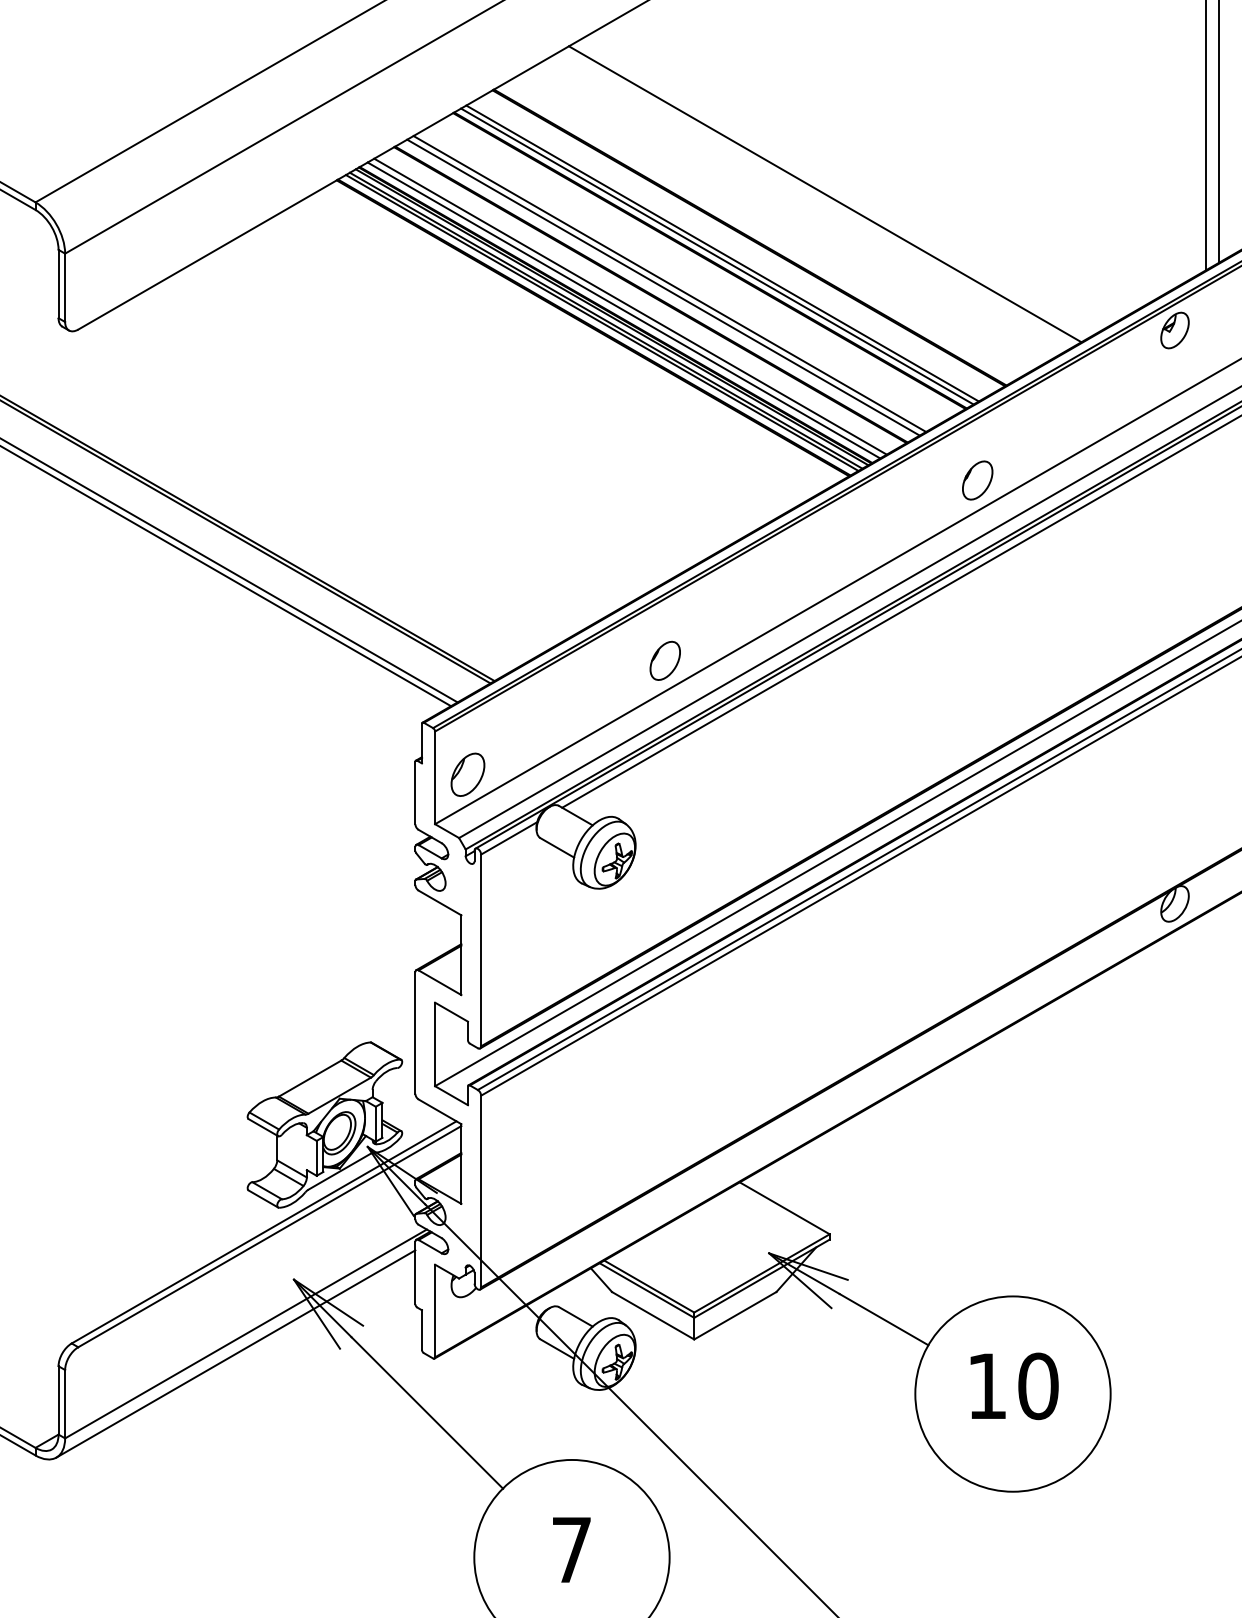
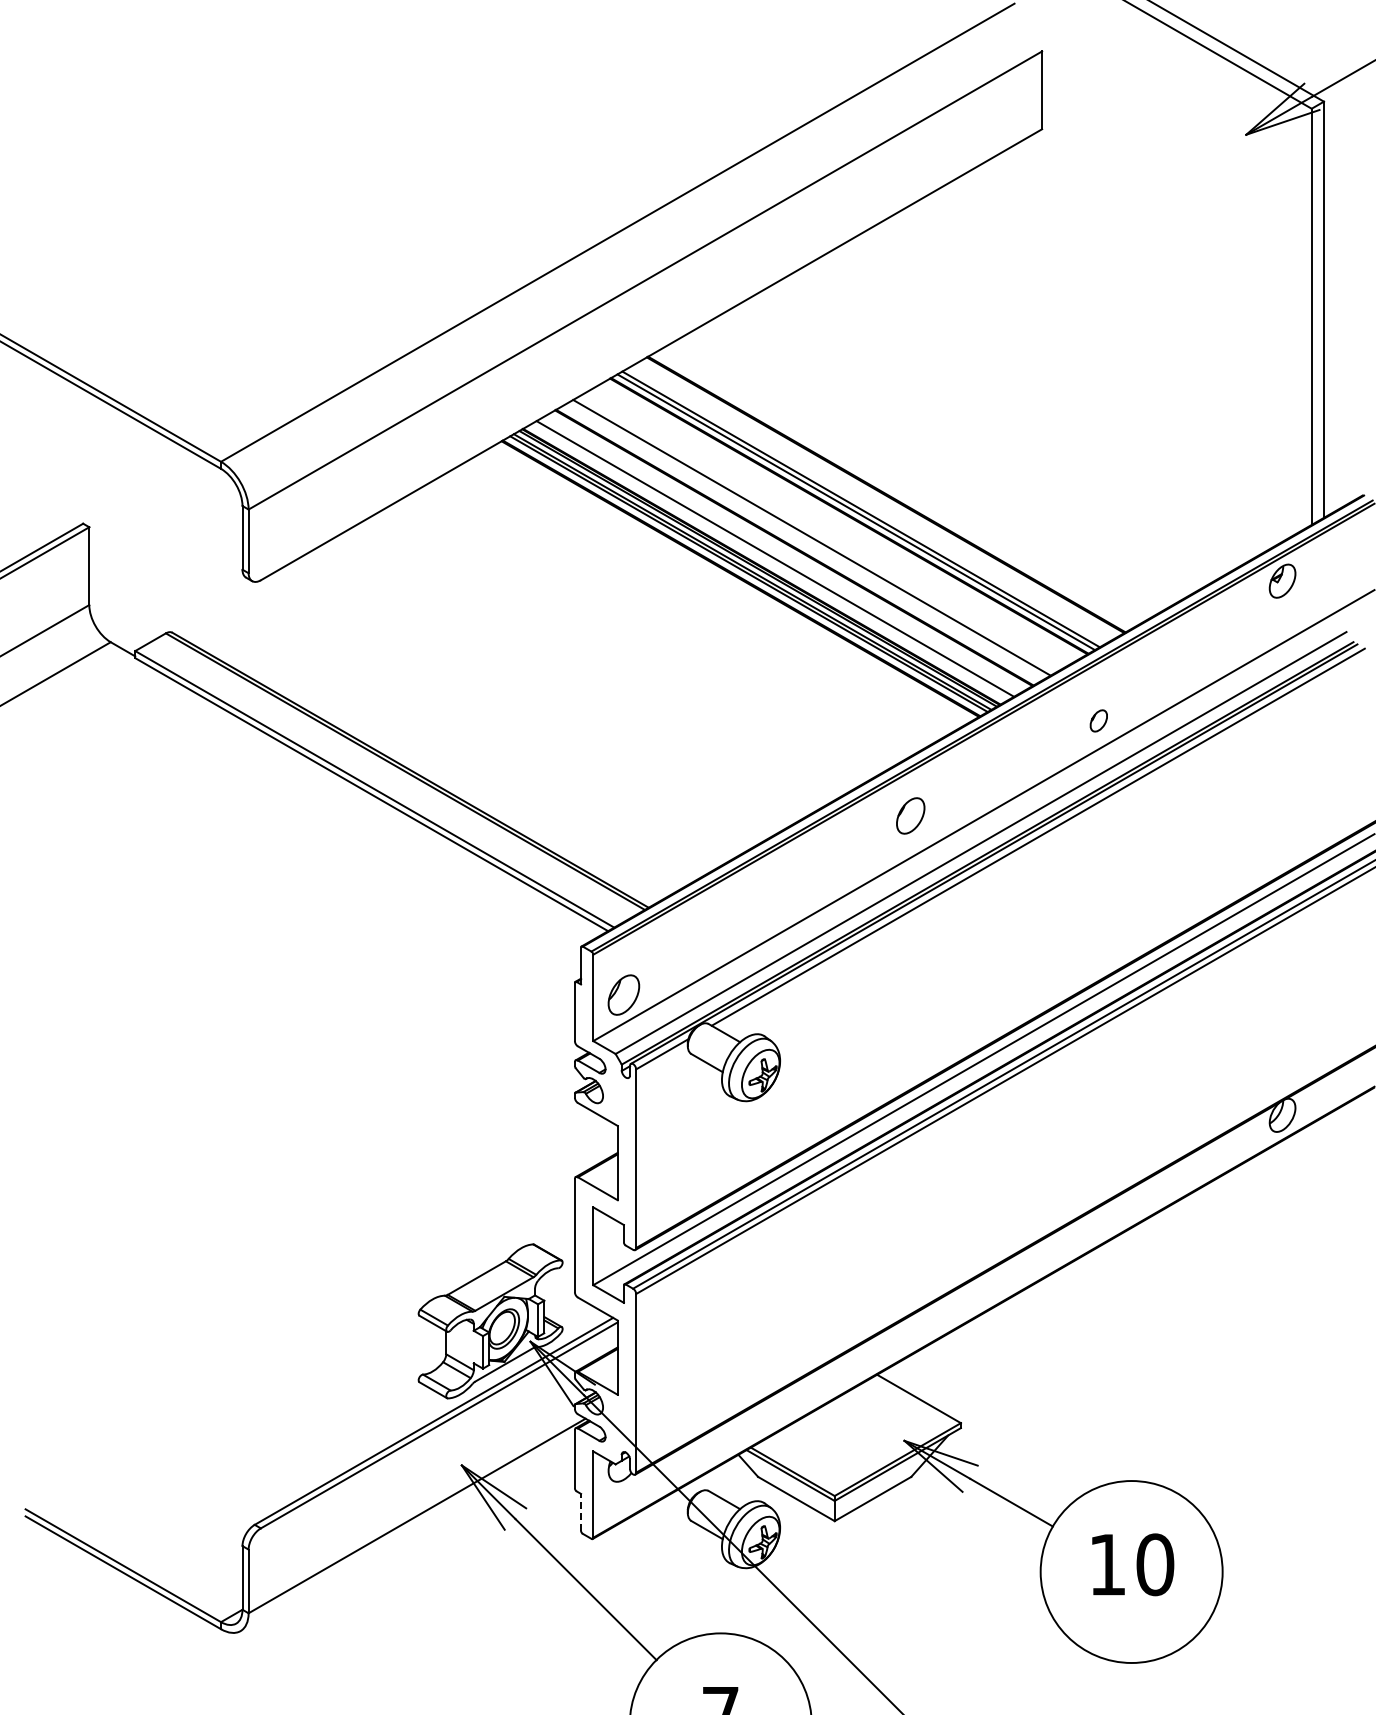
line: (824, 194) -> (956, 454), removed
line: (662, 287) -> (805, 541), removed
line: (623, 310) -> (768, 562), removed
part: (977, 480) -> (1098, 720), size x0.6
part: (665, 660) -> (910, 815), moved
line: (422, 1329) -> (581, 1511), solid -> dashed
line: (235, 1353) -> (407, 1534), removed

